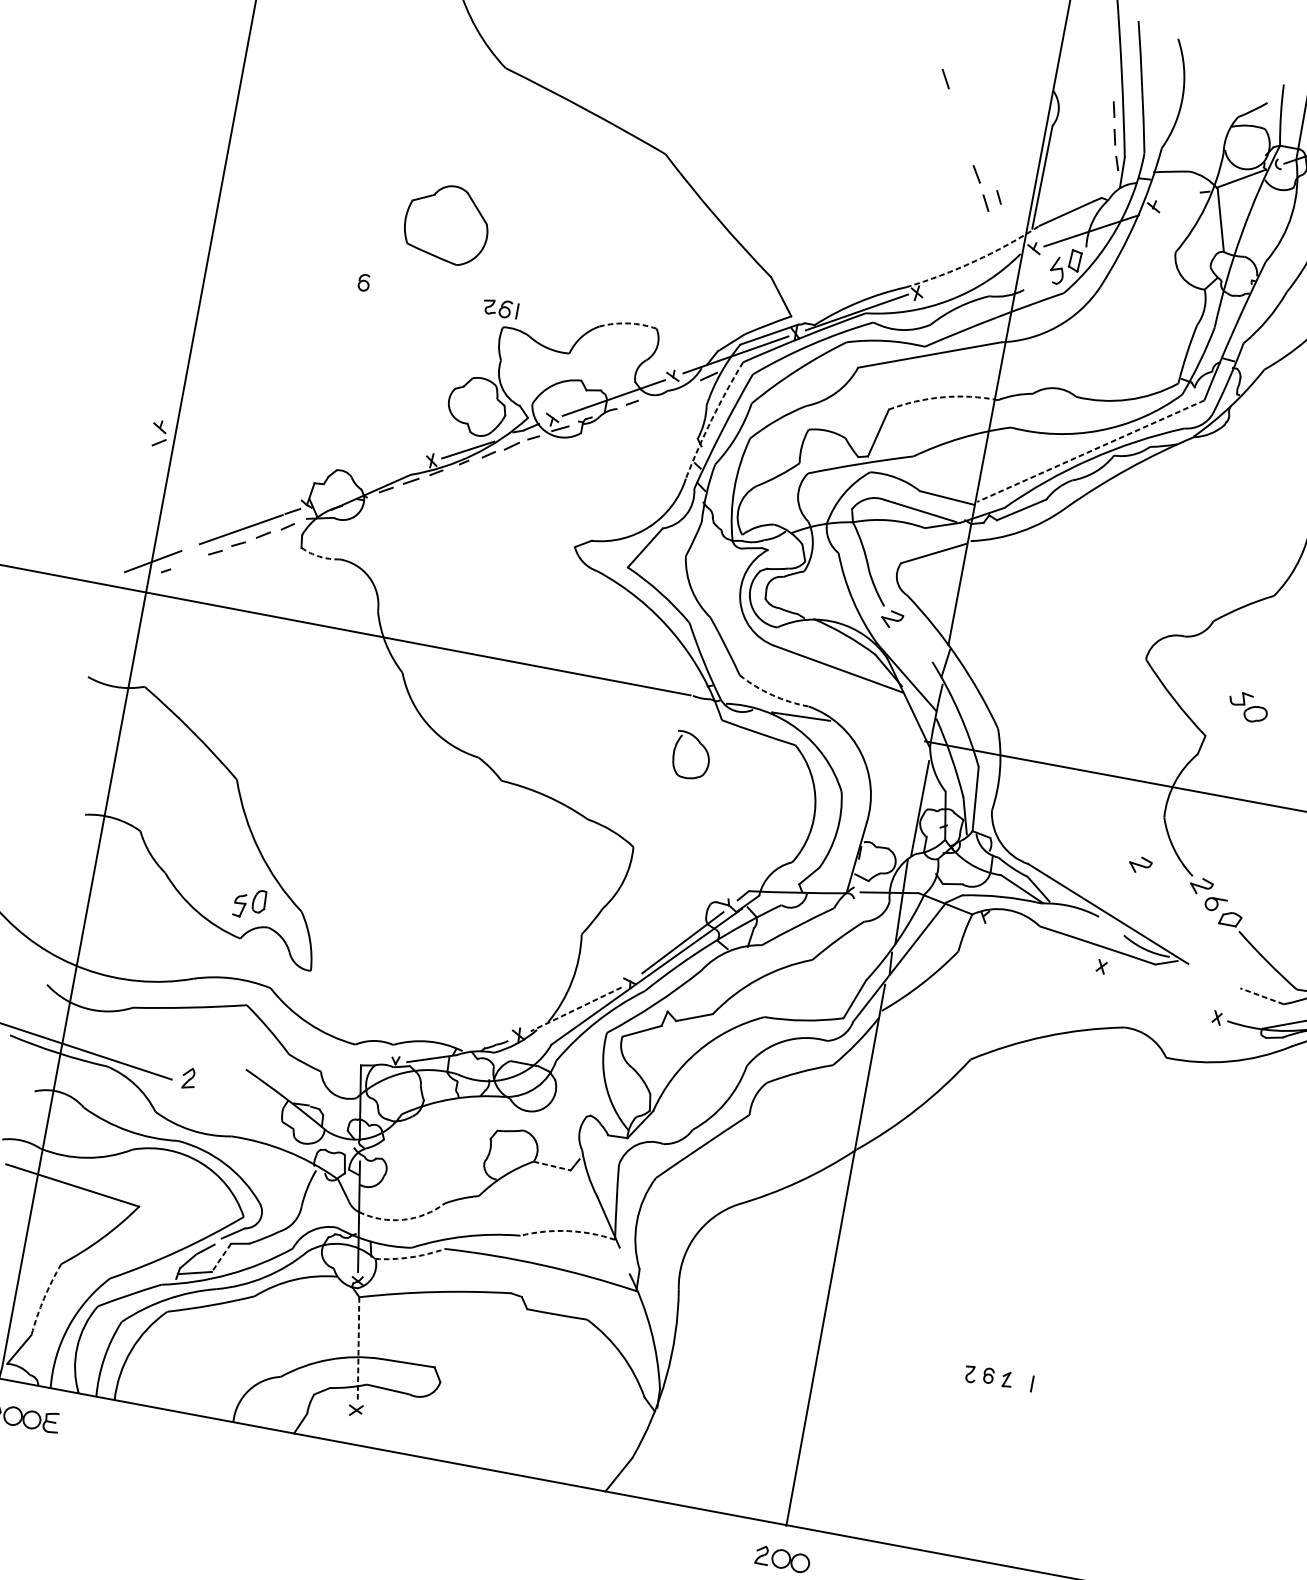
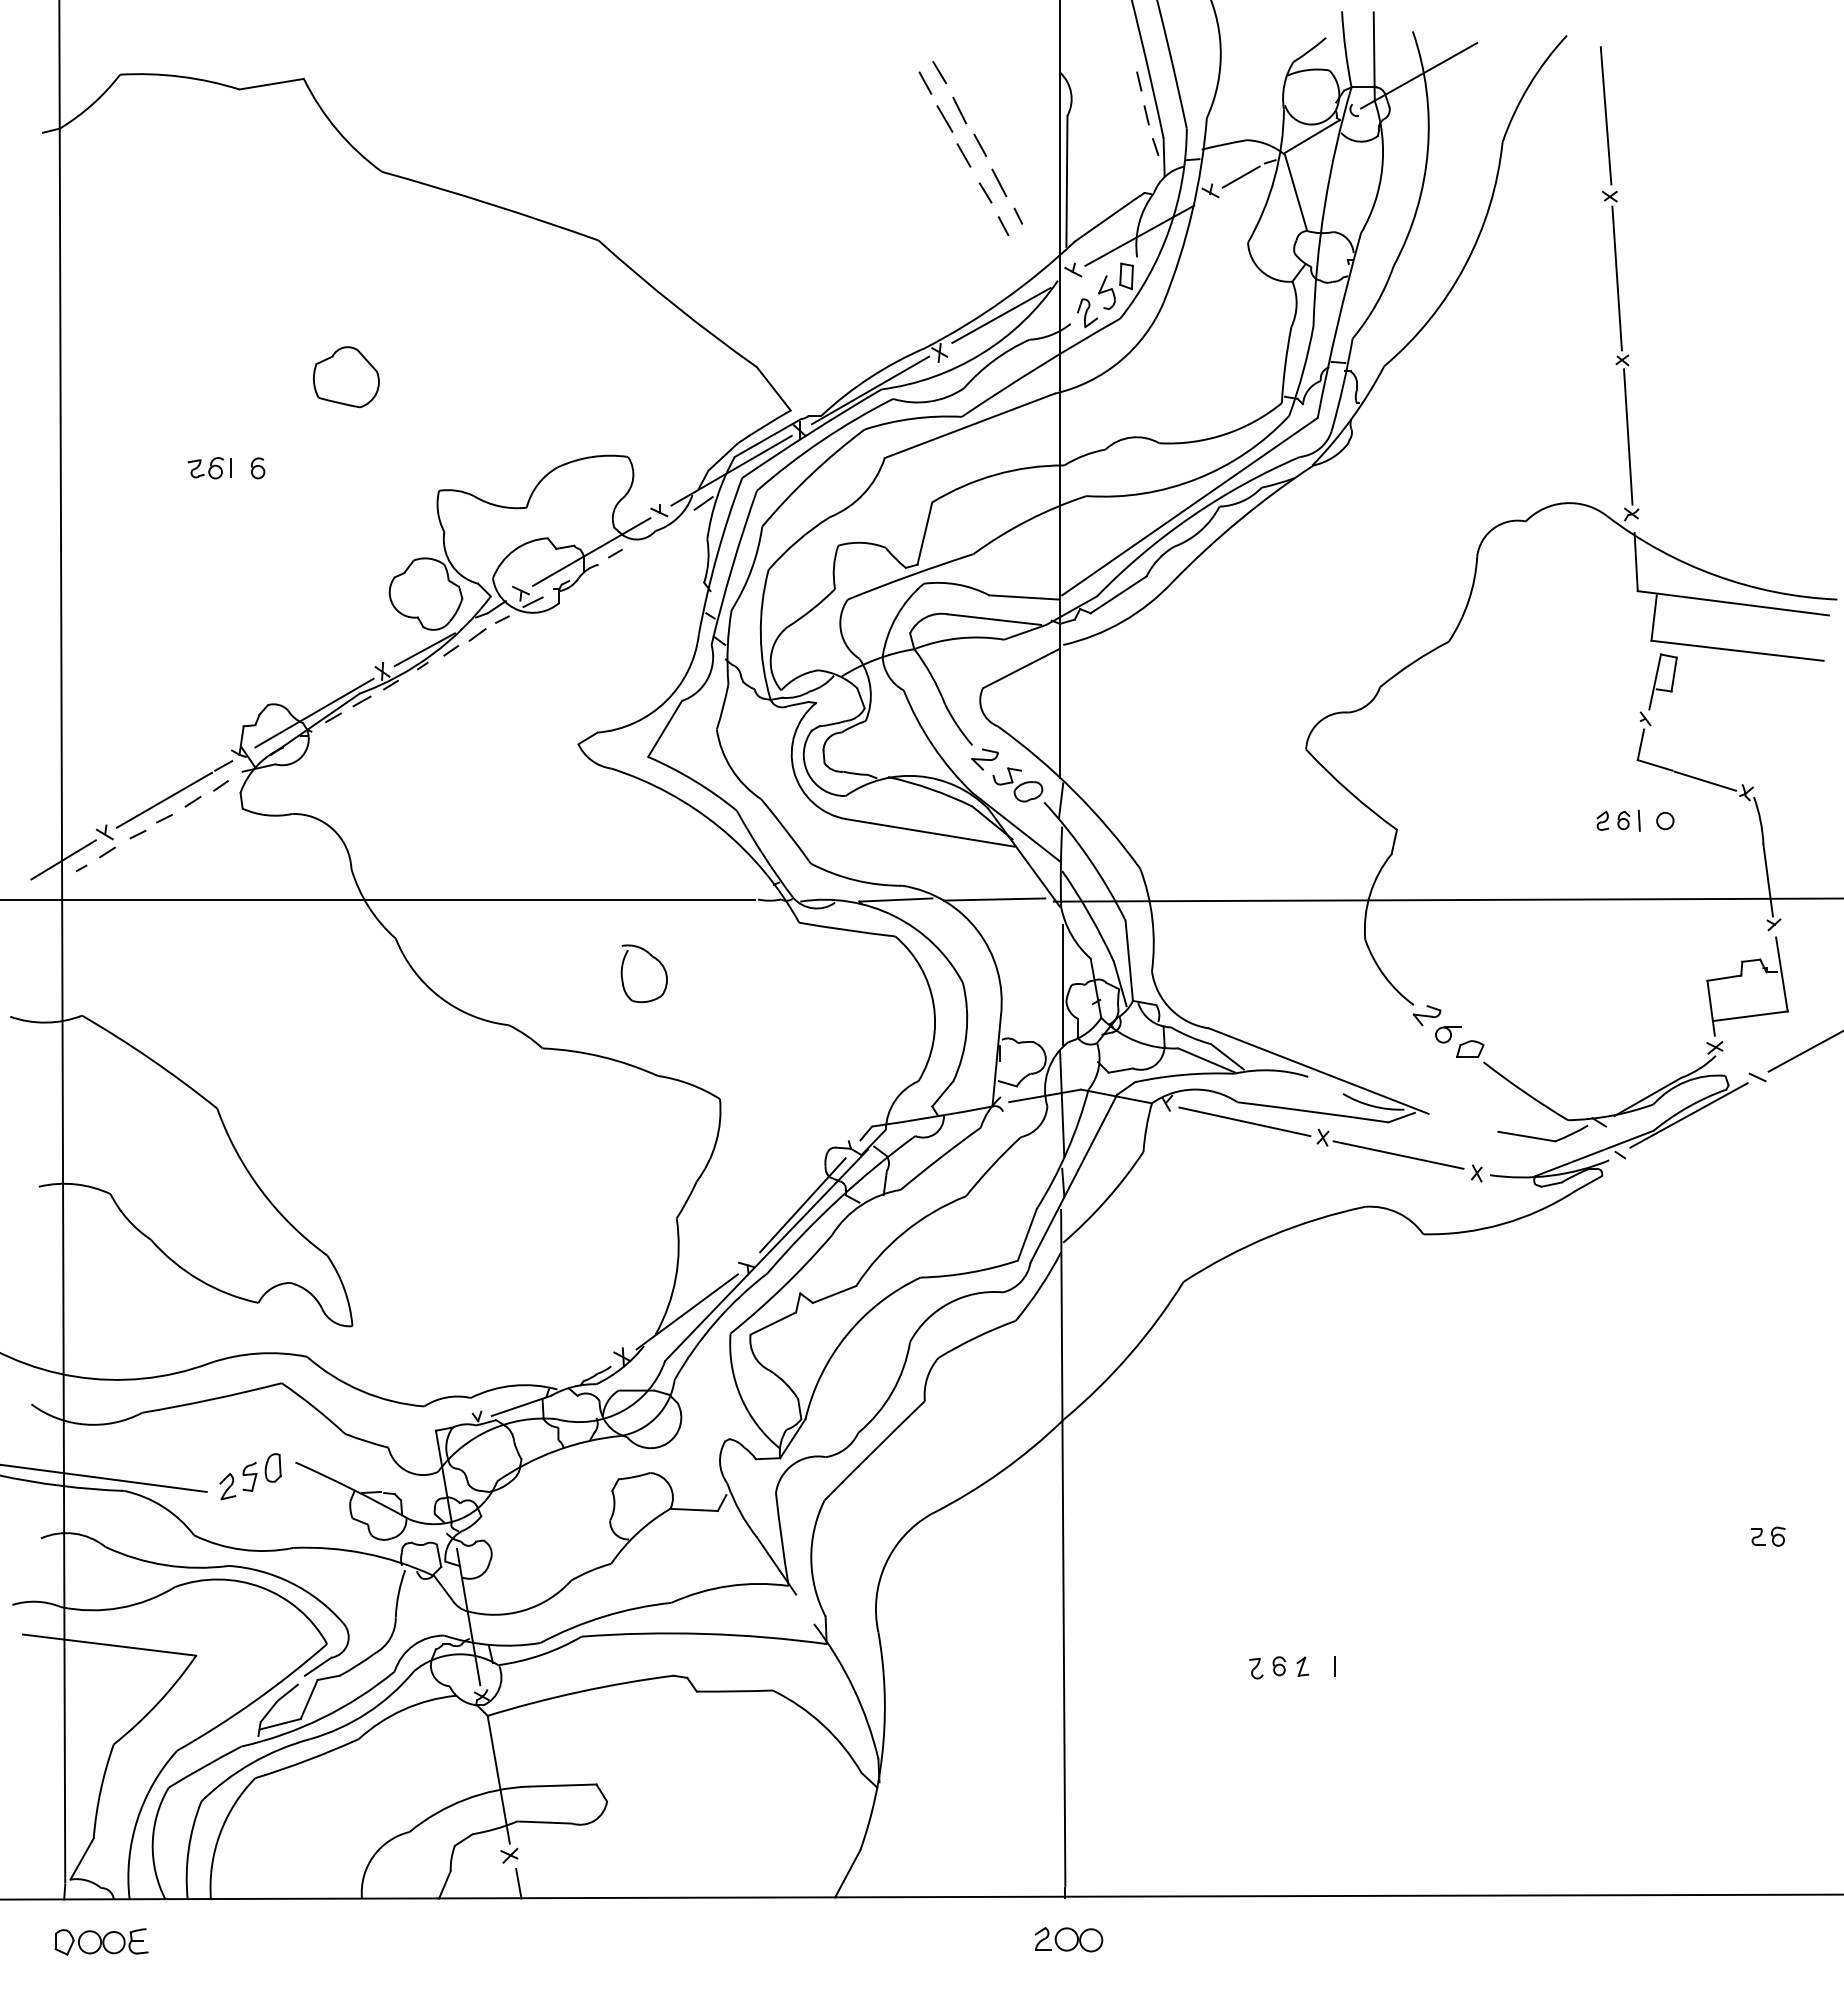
line: (958, 72) -> (939, 72), added
line: (968, 105) -> (959, 110), added
line: (955, 109) -> (944, 118), added
line: (979, 136) -> (980, 145), added
line: (964, 141) -> (963, 155), added
line: (989, 168) -> (999, 182), added
line: (1179, 199) -> (1240, 176), added
part: (447, 224) -> (346, 377), size x0.62
arc: (974, 261) -> (1003, 300), dashed -> solid
line: (971, 272) -> (1001, 315), added
part: (1038, 284) -> (1087, 313), added
part: (500, 308) -> (209, 468), moved
arc: (627, 323) -> (591, 457), dashed -> solid
arc: (942, 397) -> (995, 474), dashed -> solid
arc: (712, 419) -> (717, 555), dashed -> solid
part: (159, 433) -> (105, 841), moved
line: (1090, 451) -> (1189, 506), dashed -> solid
line: (372, 482) -> (314, 712), added
arc: (319, 556) -> (267, 815), dashed -> solid
arc: (772, 695) -> (855, 880), dashed -> solid
part: (1248, 707) -> (1017, 784), moved
line: (878, 730) -> (994, 899), added
part: (701, 745) -> (653, 958), moved
part: (1140, 864) -> (1346, 1003), removed
part: (249, 903) -> (261, 1472), moved
line: (1042, 942) -> (1244, 1121), added
line: (1158, 991) -> (1398, 1154), added
line: (1261, 996) -> (1526, 1136), dashed -> solid
line: (575, 1009) -> (686, 1312), dashed -> solid
line: (552, 1165) -> (694, 1509), dashed -> solid
arc: (403, 1219) -> (523, 1610), dashed -> solid
arc: (567, 1231) -> (728, 1586), dashed -> solid
line: (221, 1257) -> (309, 1699), dashed -> solid
arc: (410, 1257) -> (541, 1655), dashed -> solid
arc: (43, 1298) -> (100, 1790), dashed -> solid
line: (358, 1348) -> (498, 1779), dashed -> solid
line: (358, 1433) -> (518, 1883), added

